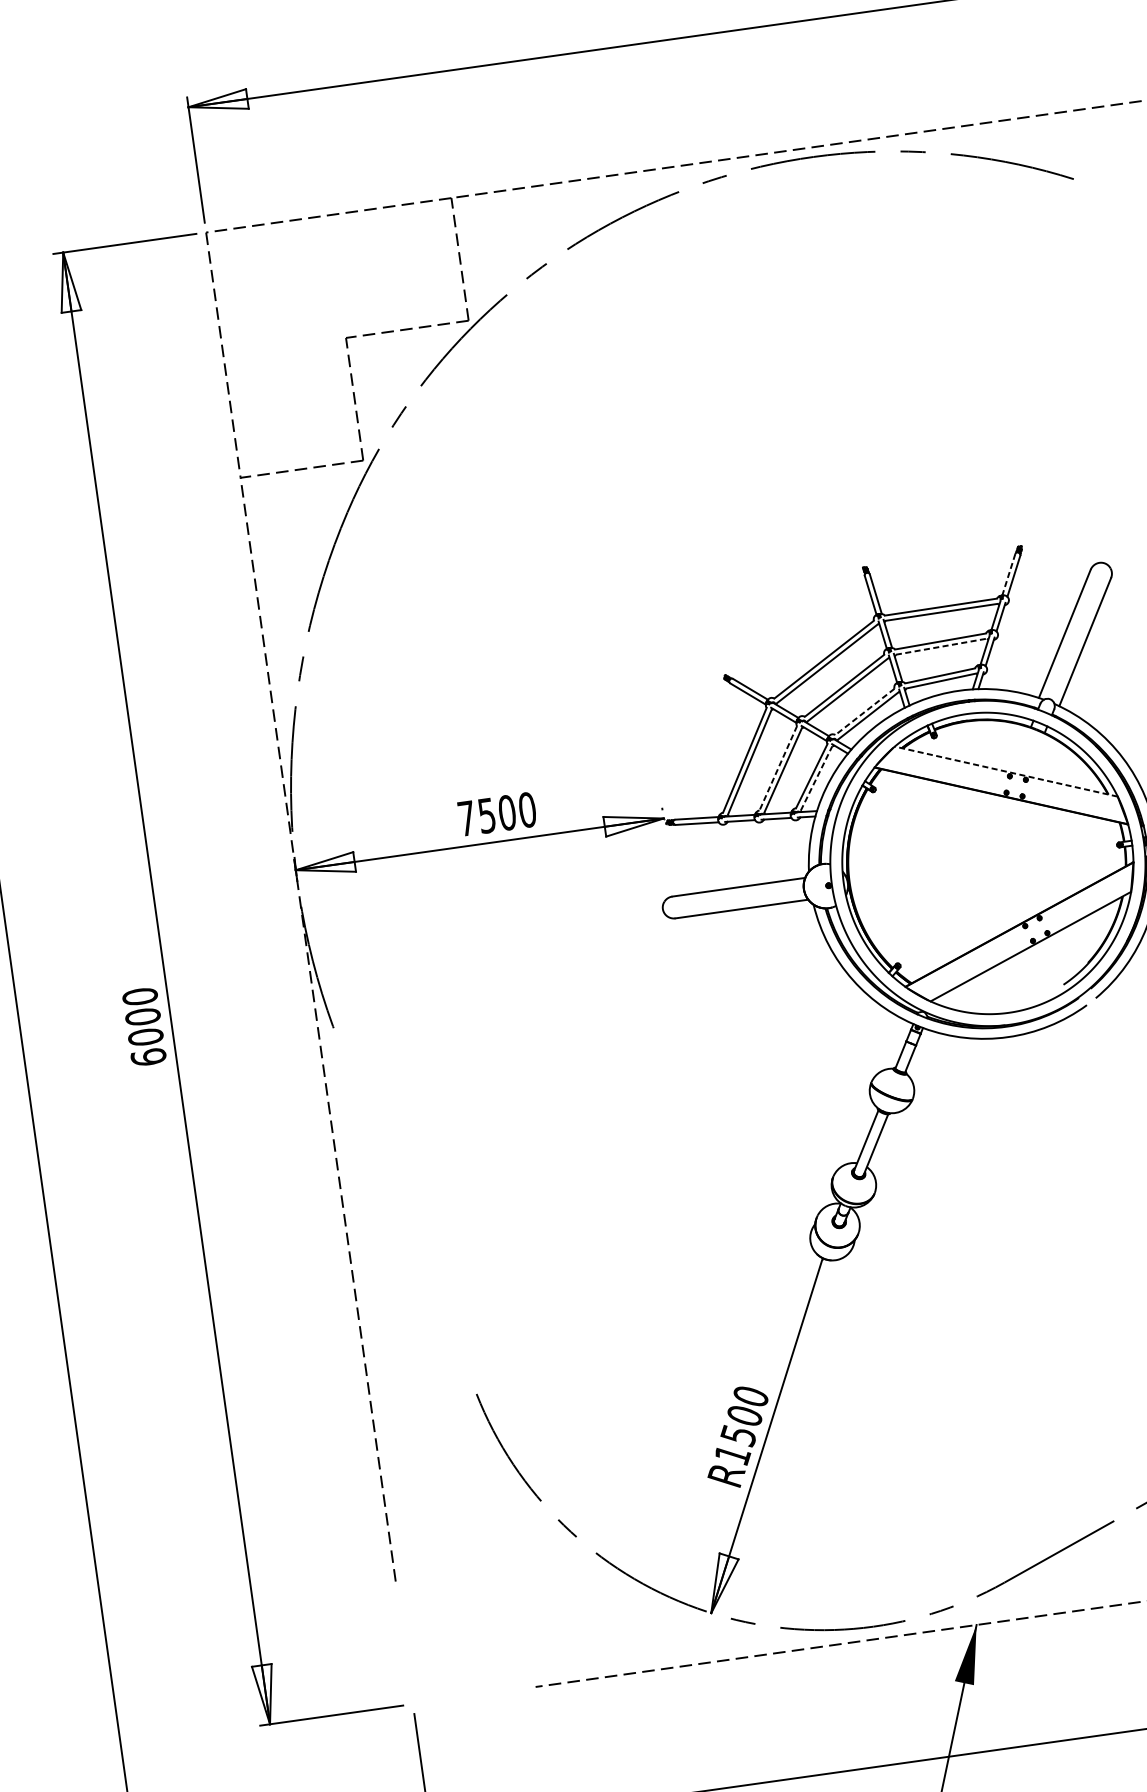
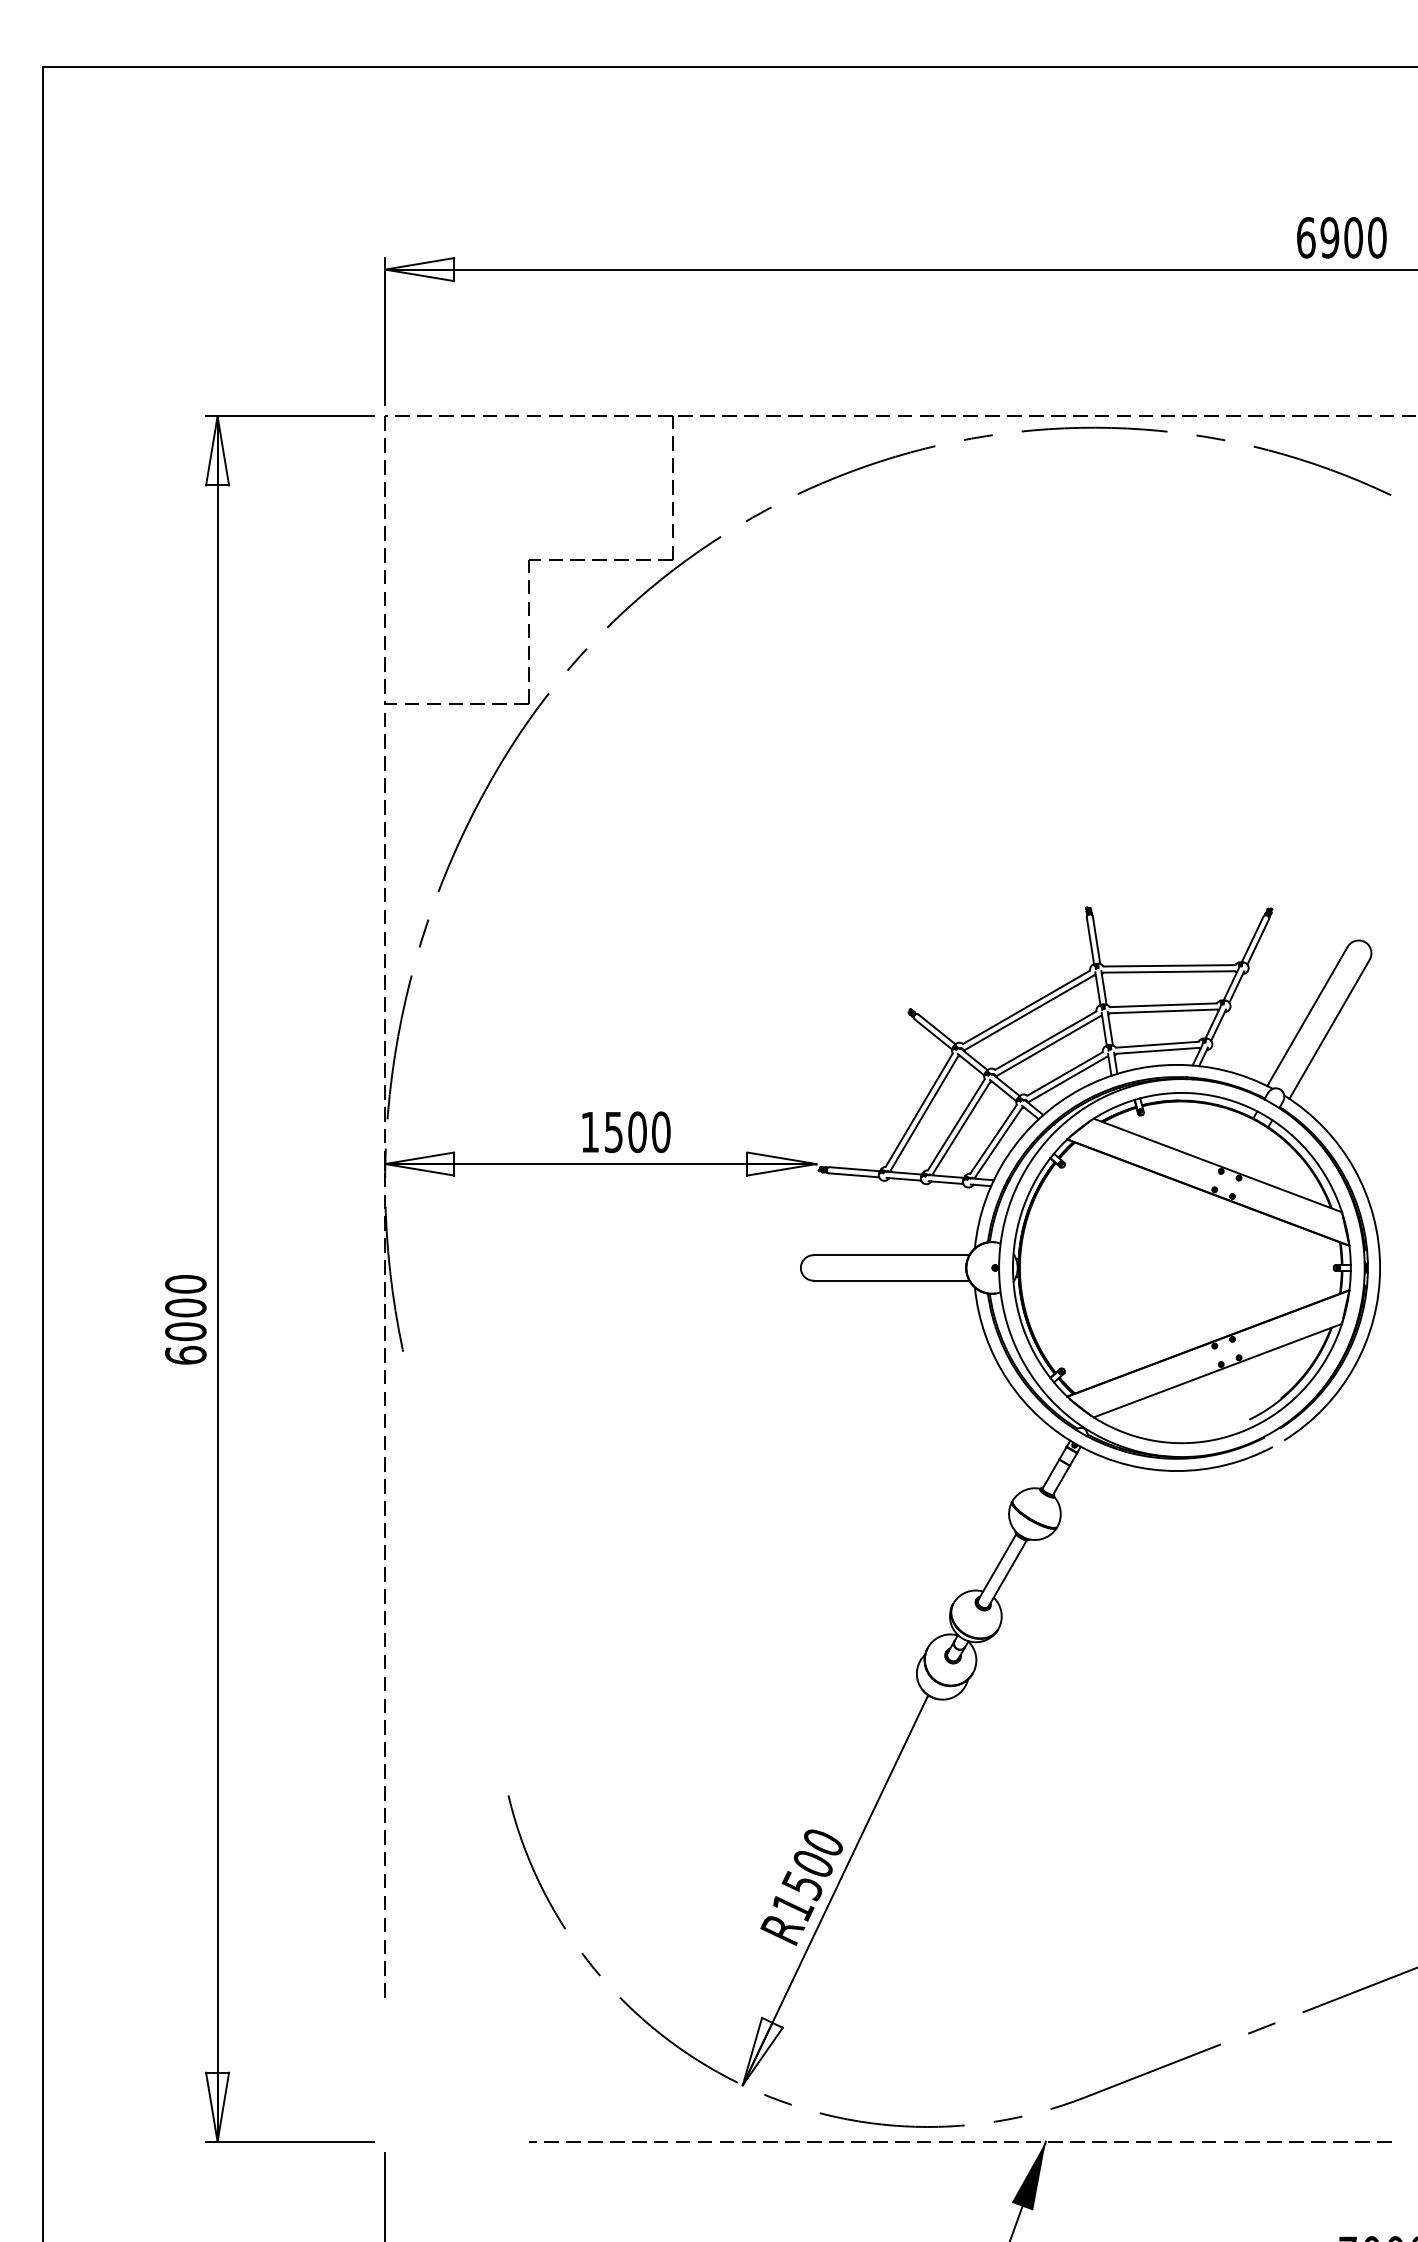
line: (1008, 575) -> (1252, 940), dashed -> solid
line: (941, 646) -> (1163, 1011), dashed -> solid
line: (865, 711) -> (1065, 1073), dashed -> solid
line: (778, 768) -> (956, 1124), dashed -> solid
line: (1005, 771) -> (1217, 1165), dashed -> solid
line: (816, 778) -> (998, 1142), dashed -> solid
text: (466, 818) -> (589, 1132), 7500 -> 1500

